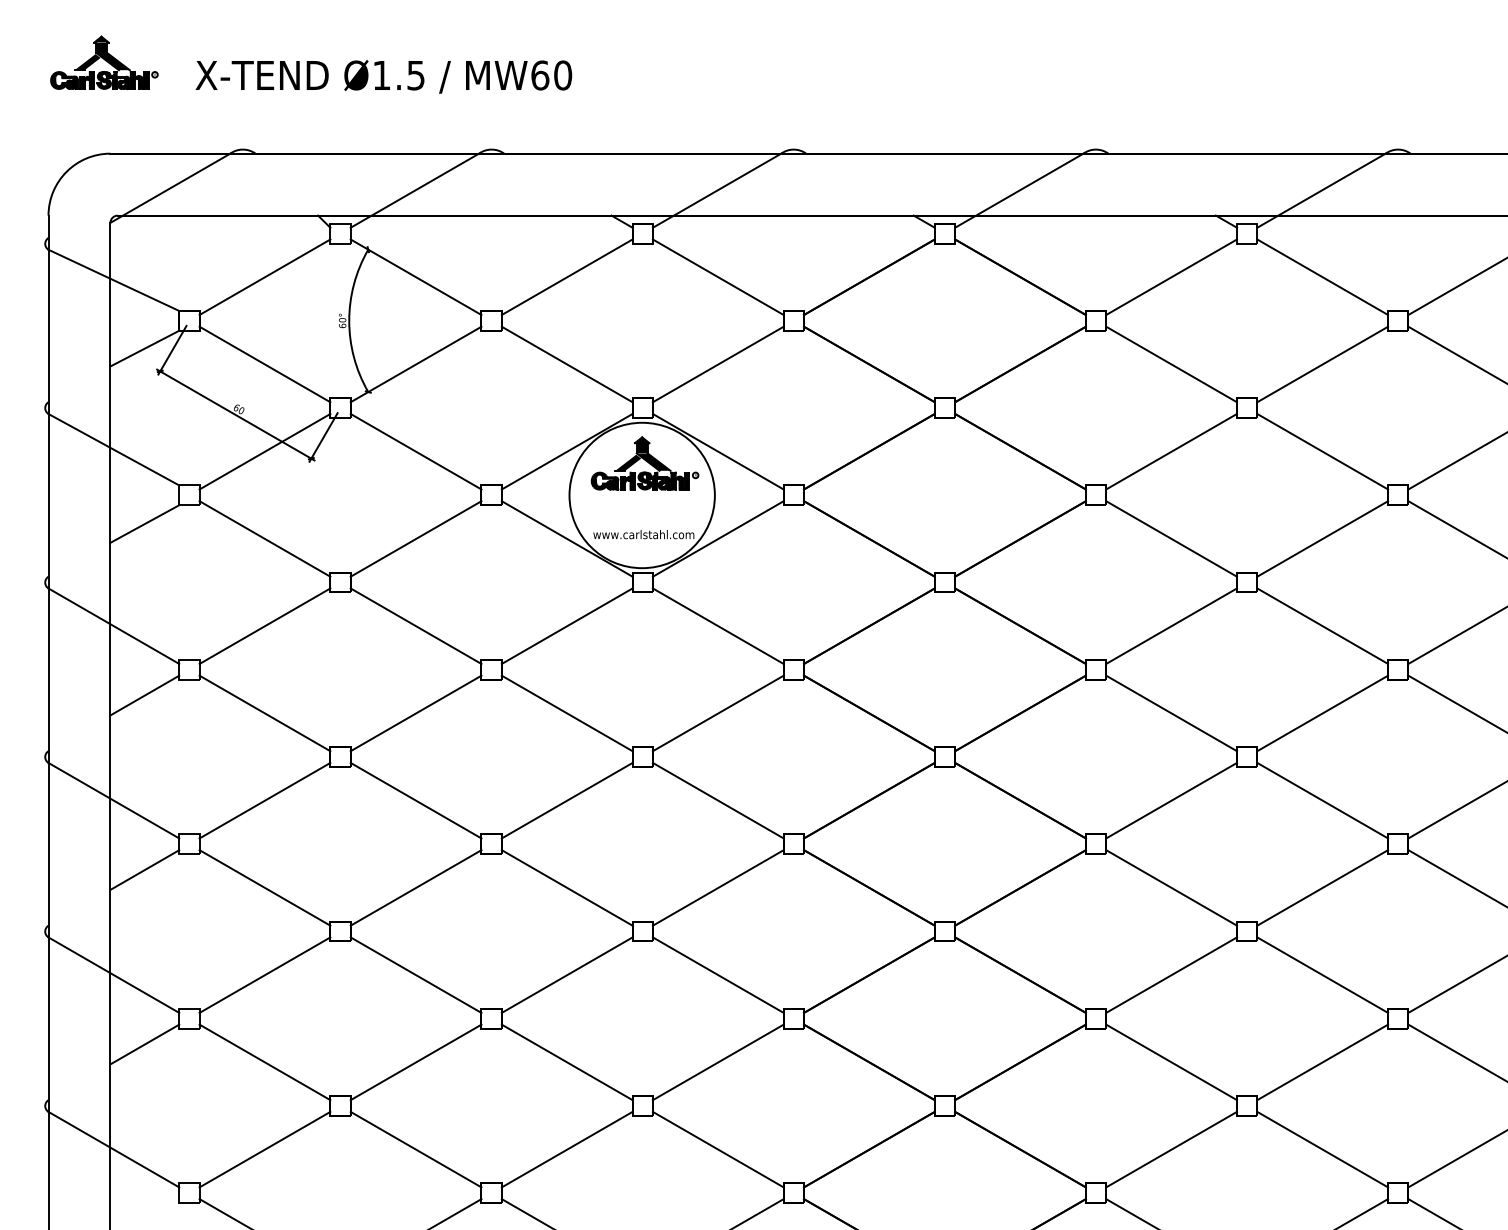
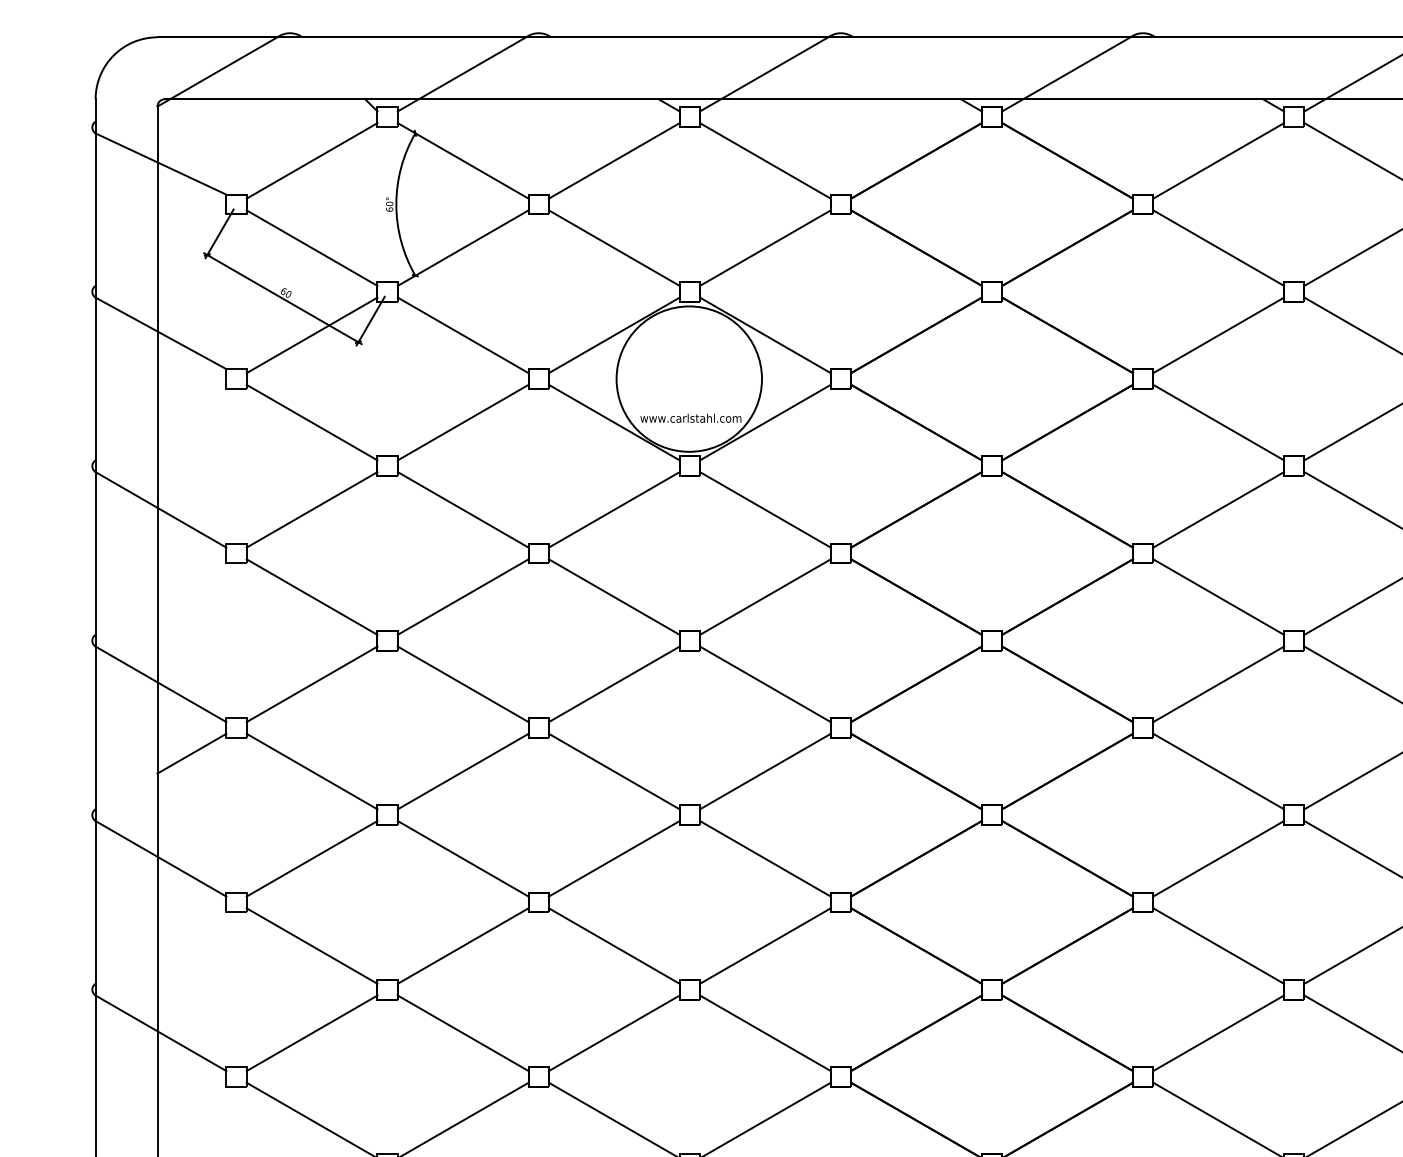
line: (144, 348) -> (191, 232), removed
part: (644, 463) -> (691, 347), removed
line: (144, 523) -> (191, 407), removed
line: (144, 695) -> (191, 579), removed
line: (144, 1044) -> (191, 928), removed

